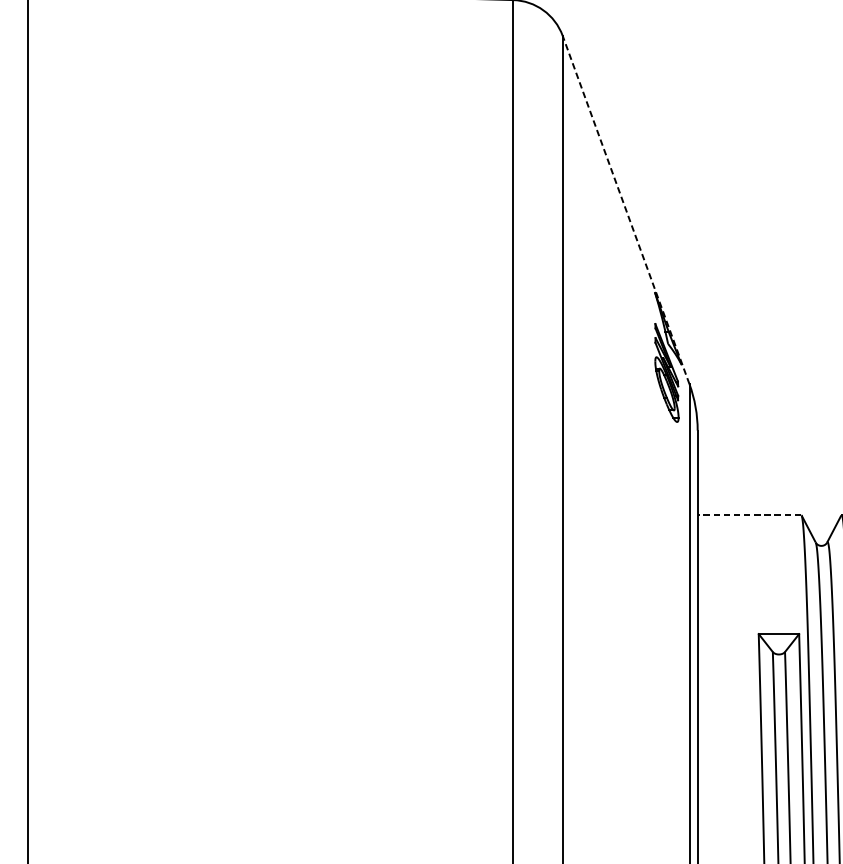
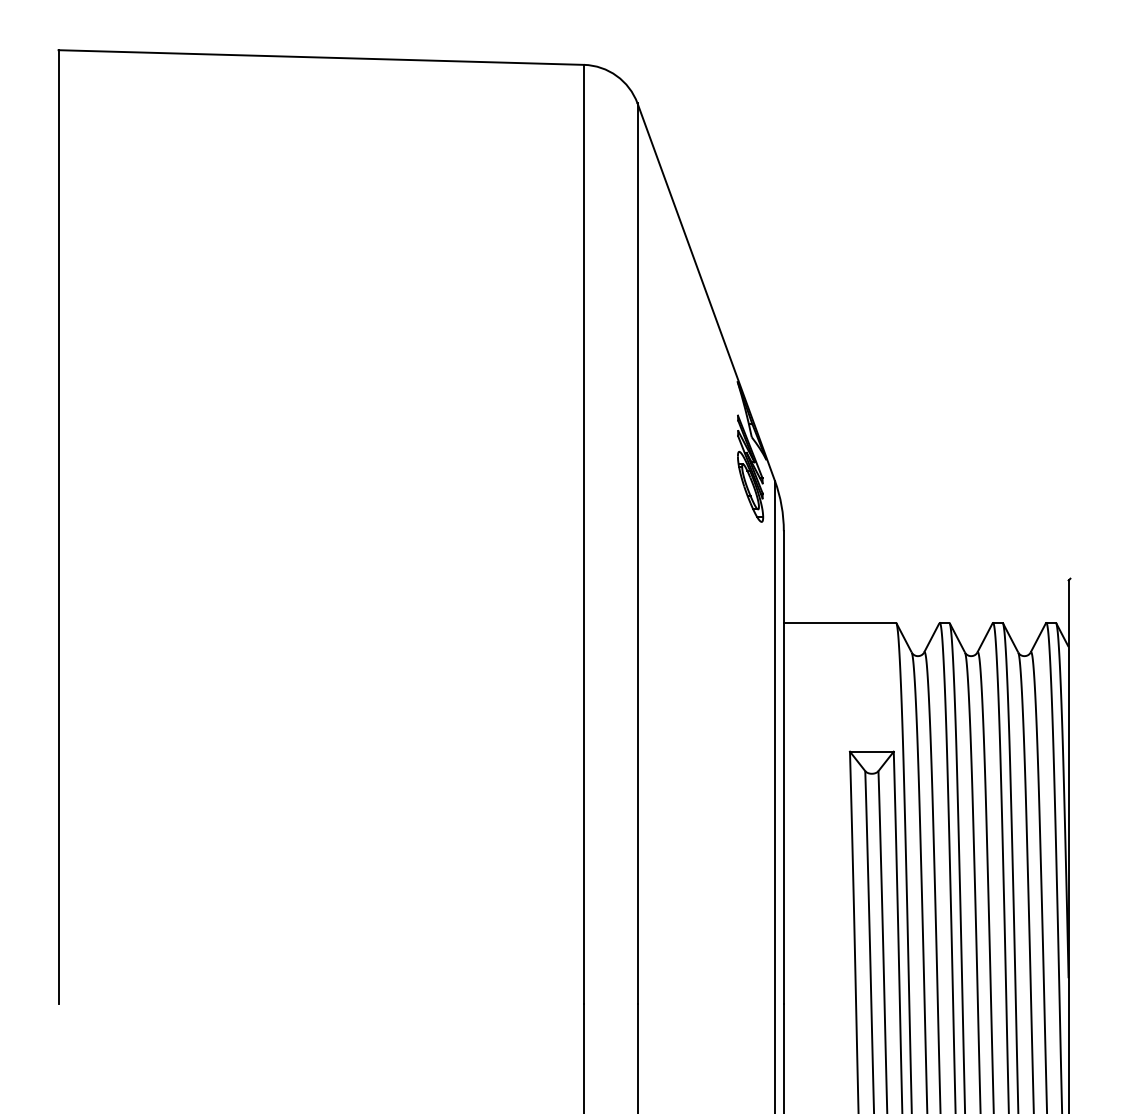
line: (626, 210) -> (706, 292), dashed -> solid
line: (749, 514) -> (839, 622), dashed -> solid

